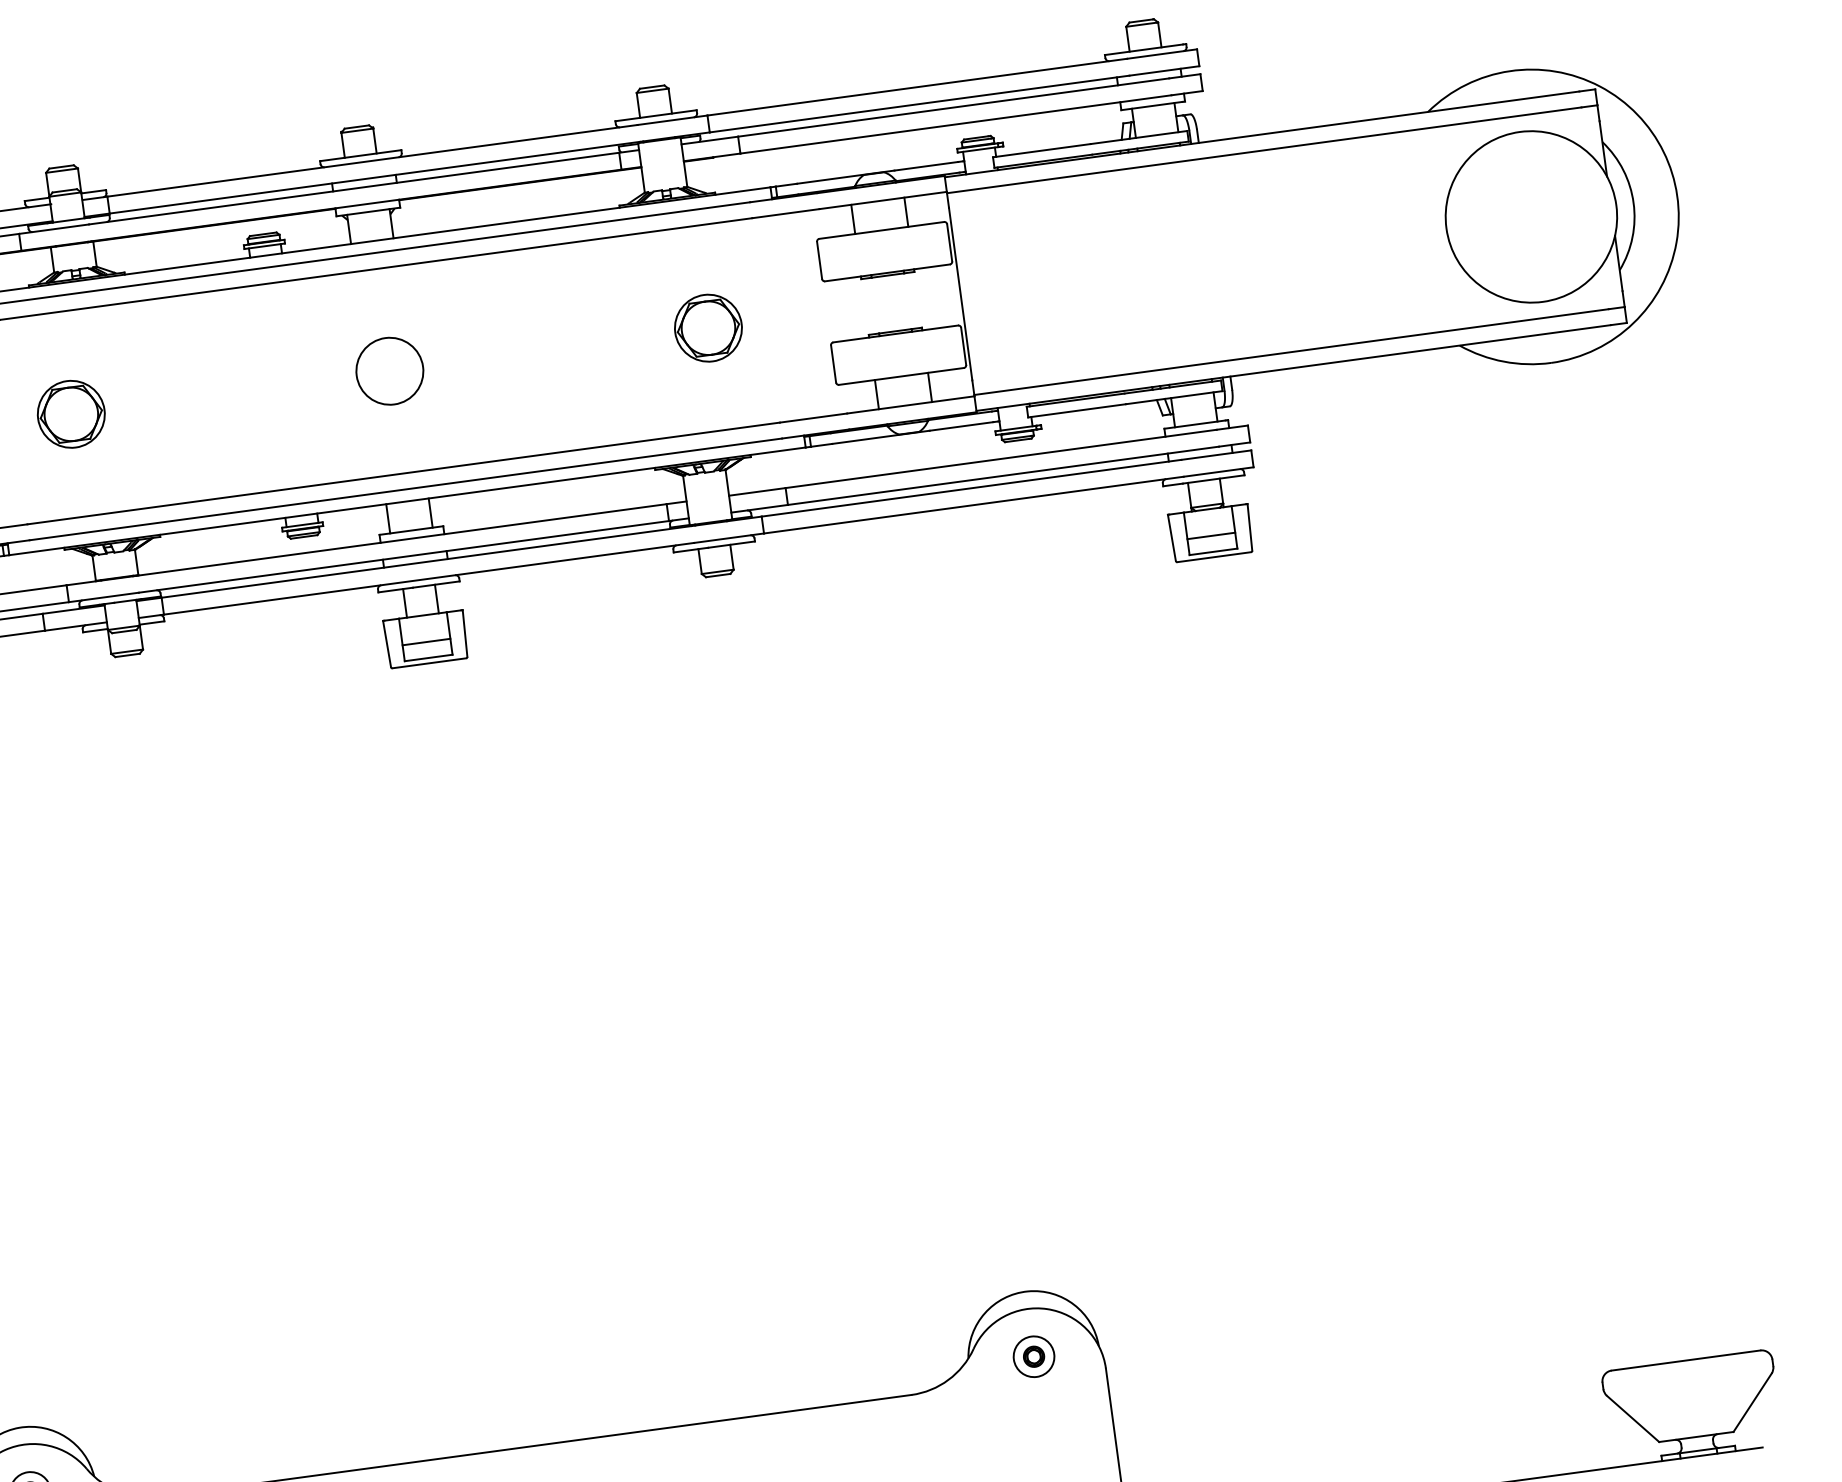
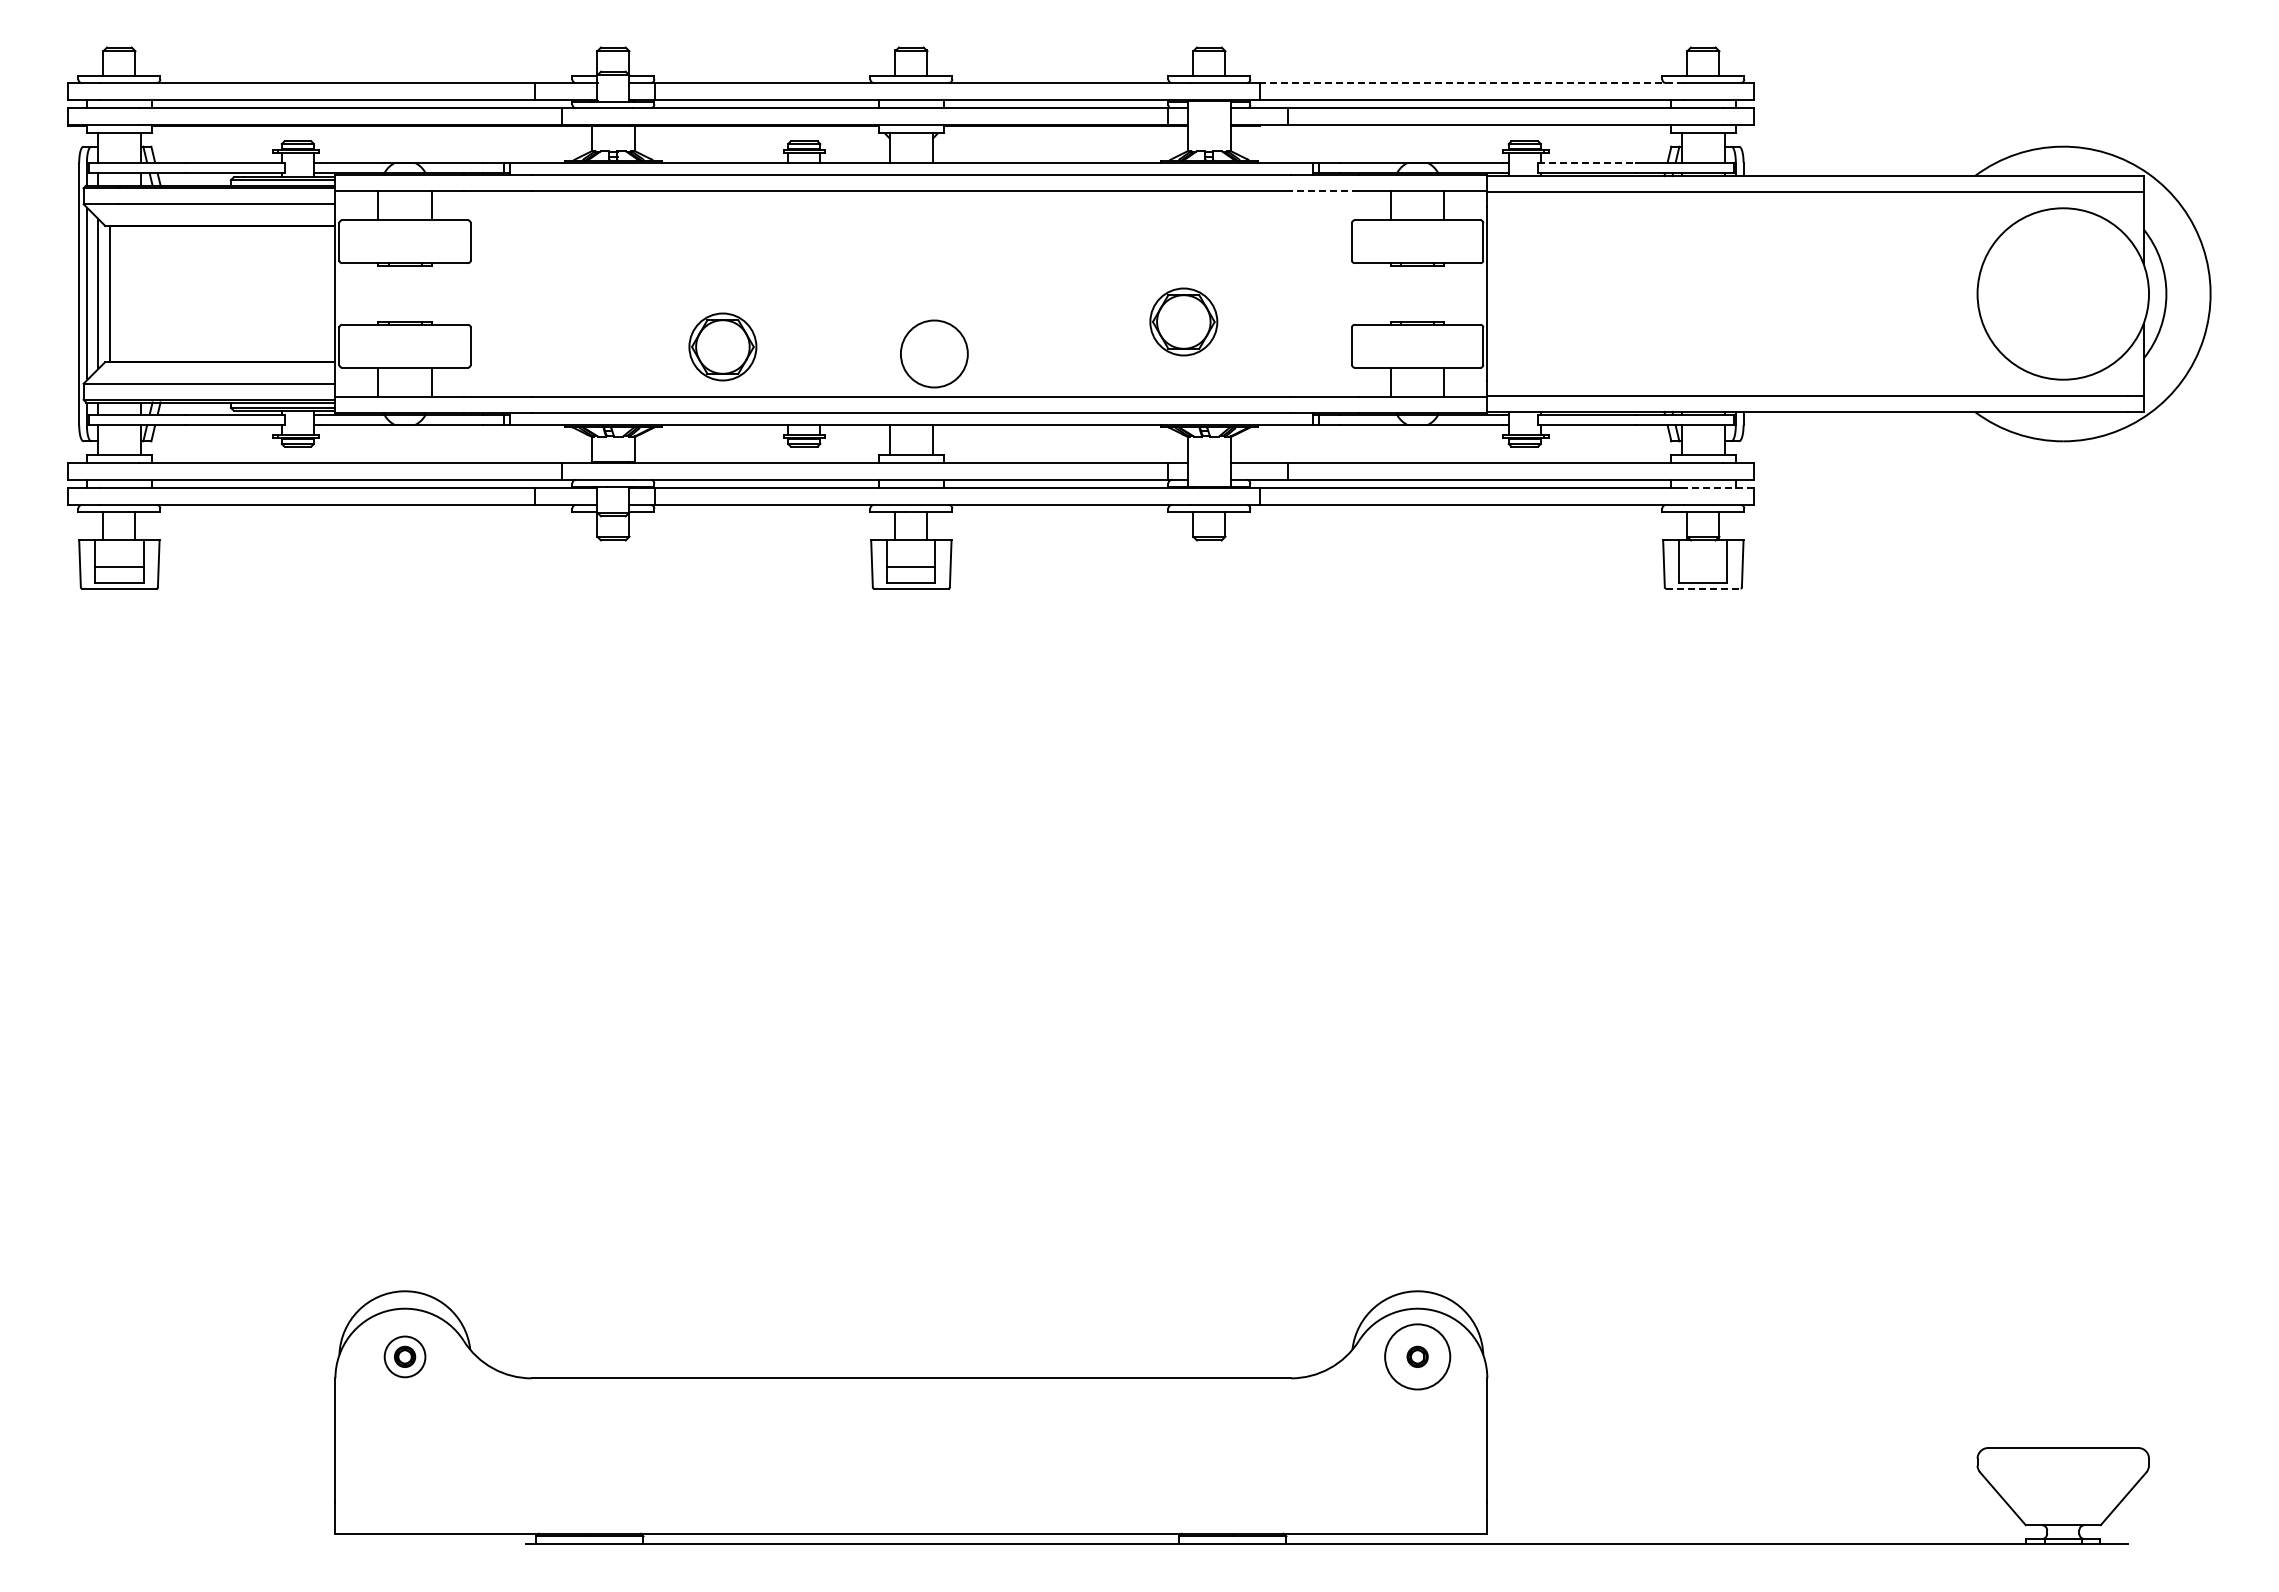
line: (917, 87) -> (1472, 83), solid -> dashed
line: (1042, 150) -> (1587, 162), solid -> dashed
line: (785, 213) -> (1324, 190), solid -> dashed
part: (708, 327) -> (1183, 321), moved
circle: (389, 370) -> (934, 353), moved
part: (70, 413) -> (722, 346), moved
line: (1215, 454) -> (1718, 487), solid -> dashed
line: (1211, 536) -> (1703, 567), removed
line: (1214, 556) -> (1703, 588), solid -> dashed
circle: (1033, 1356) -> (1417, 1356), size x1.6

